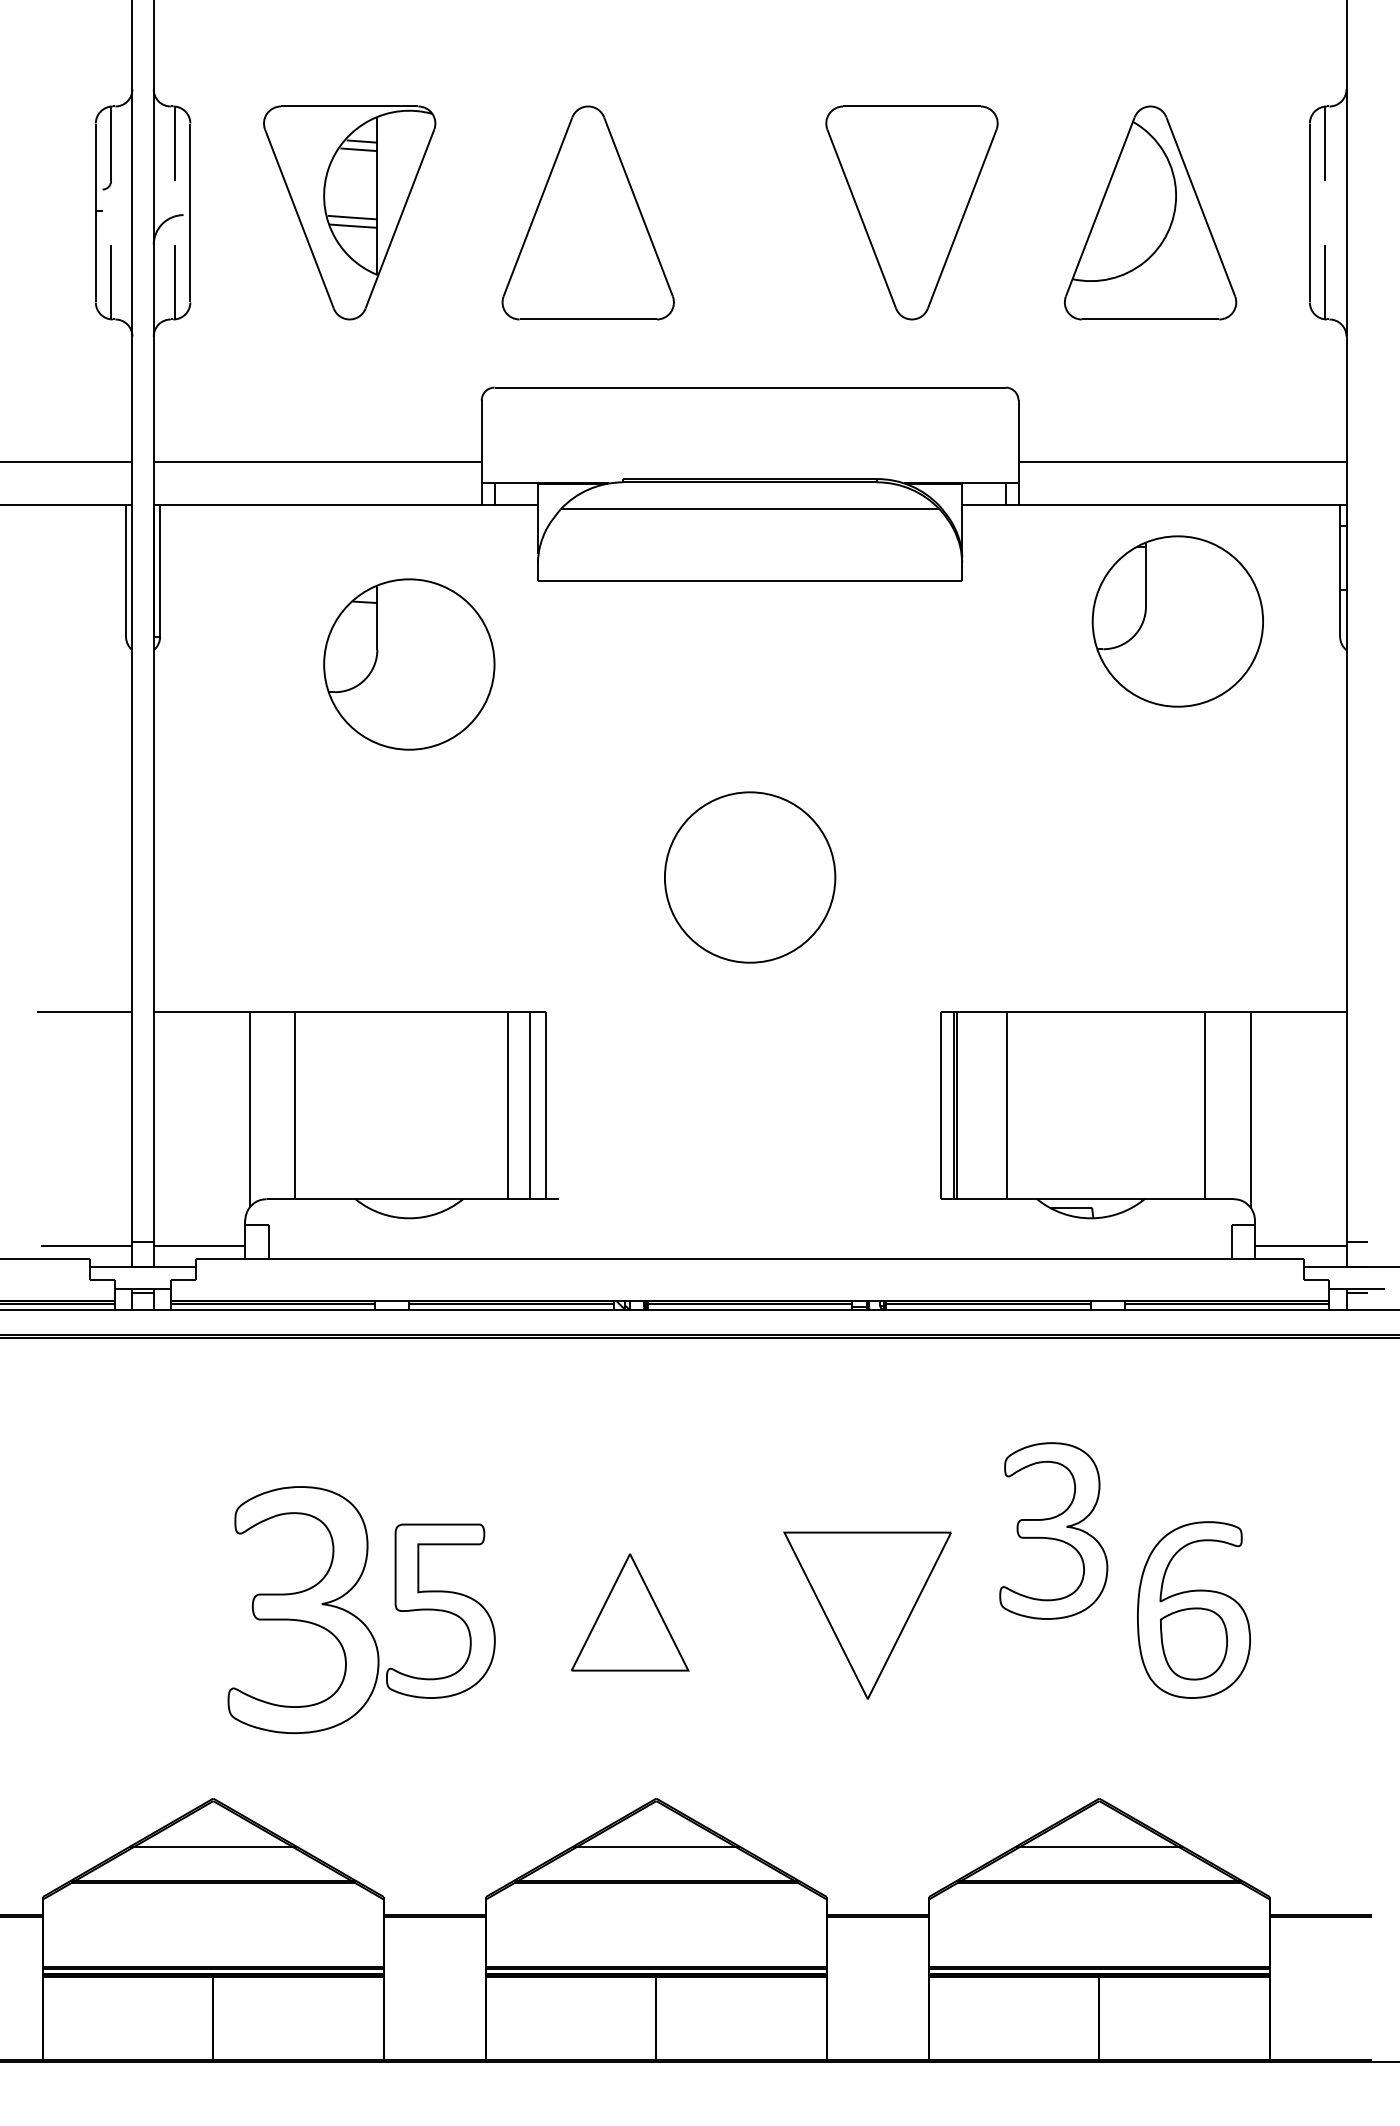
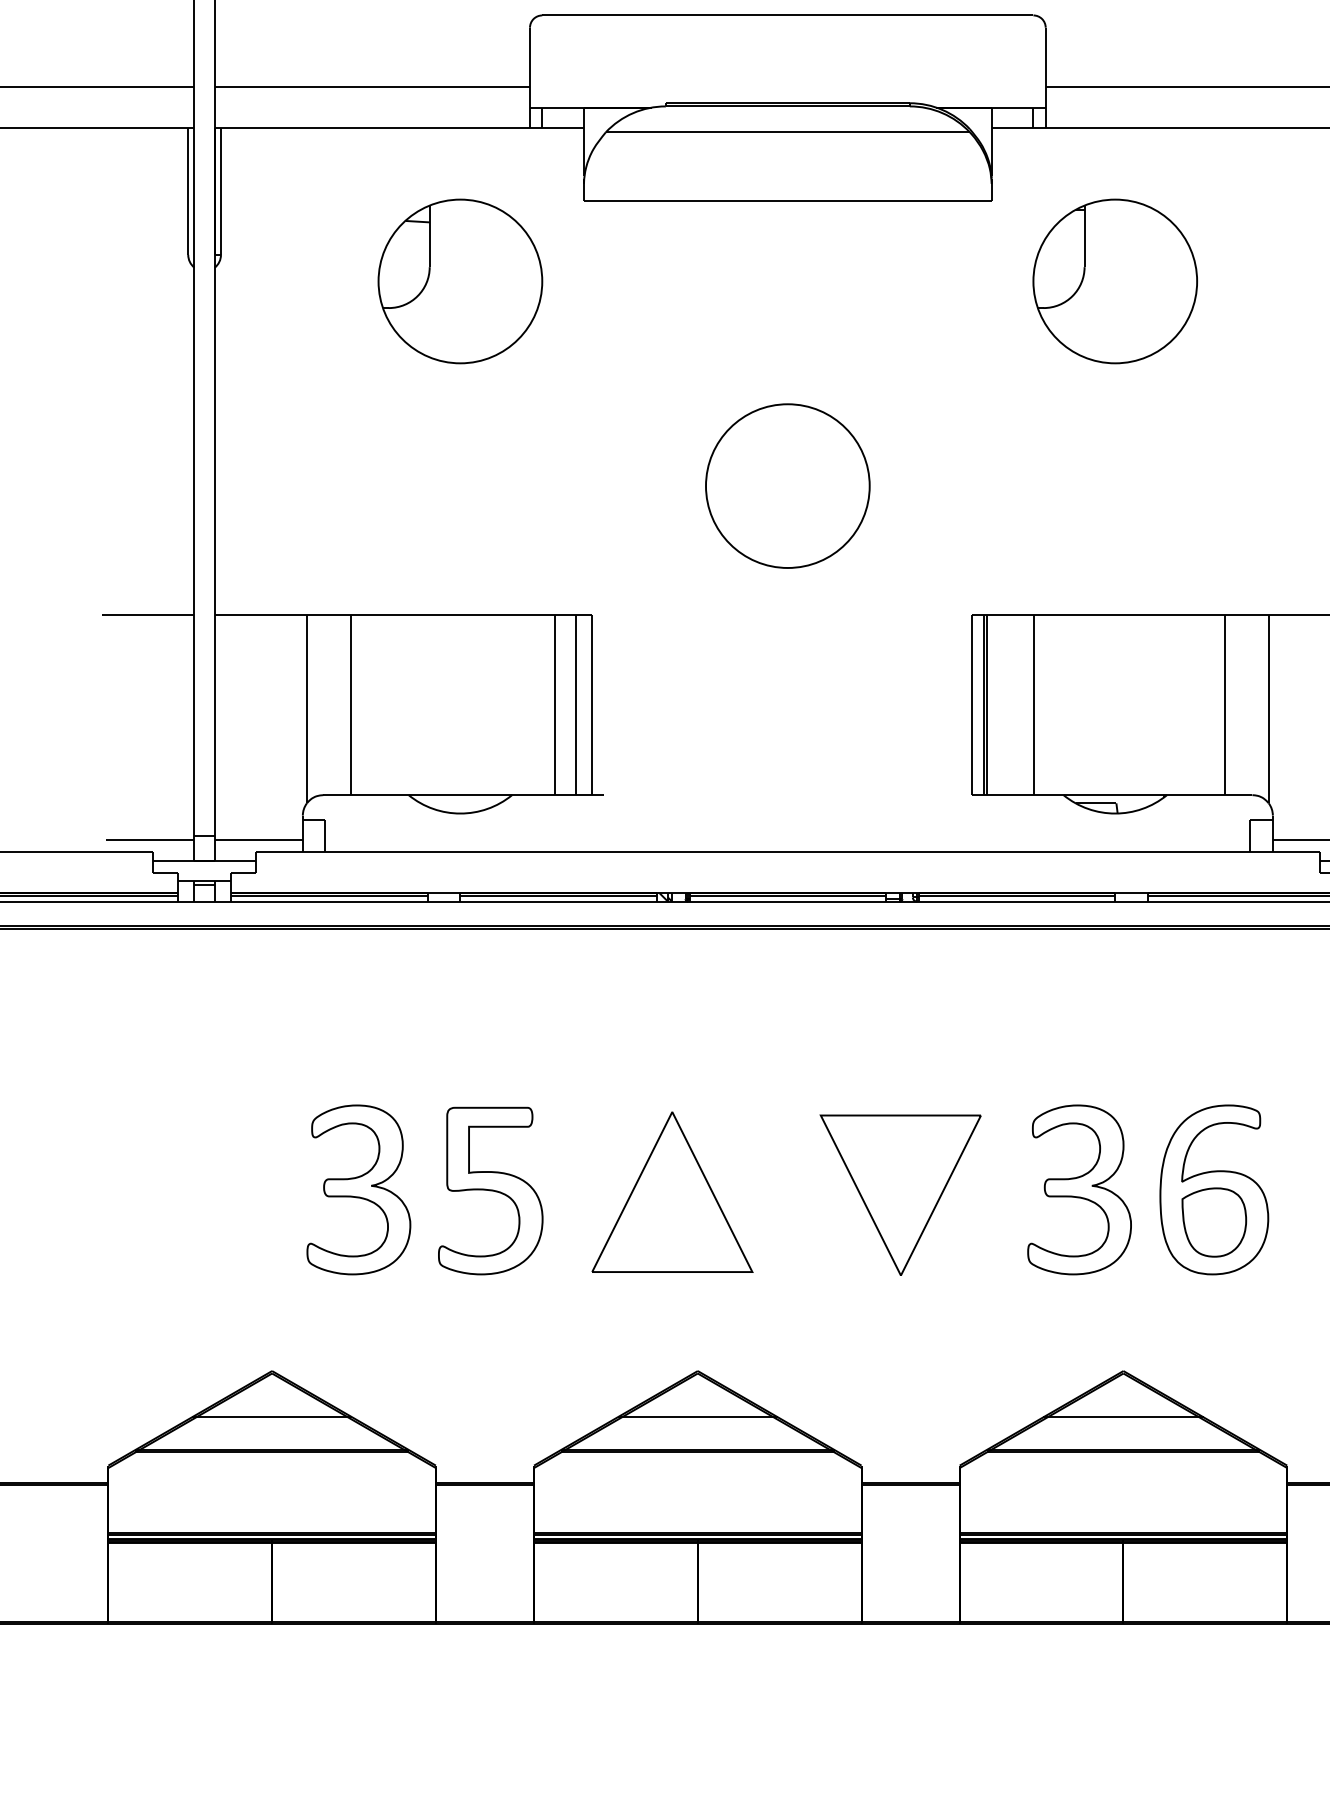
part: (1177, 621) -> (1114, 281), moved
part: (1053, 1530) -> (1079, 1189), moved
part: (303, 1609) -> (358, 1189), size x0.71
part: (630, 1612) -> (672, 1192), size x1.43

